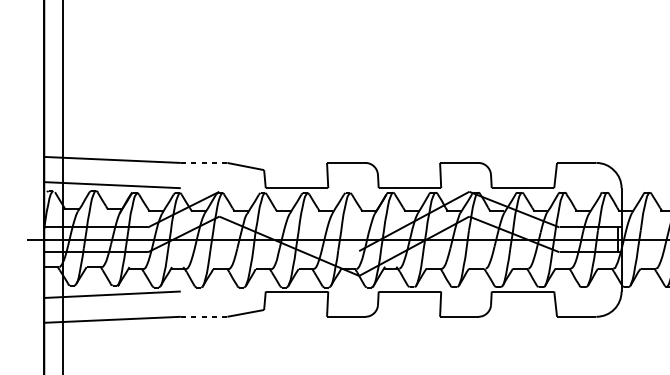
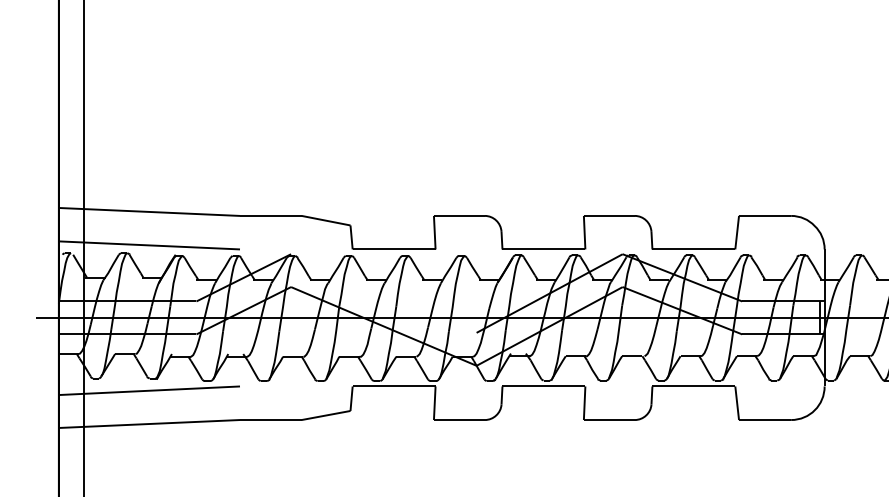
line: (203, 162) -> (270, 215), dashed -> solid
line: (203, 317) -> (270, 420), dashed -> solid

